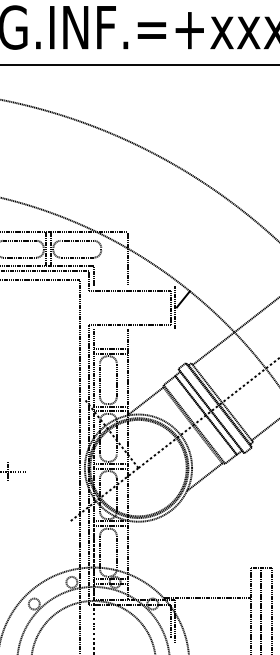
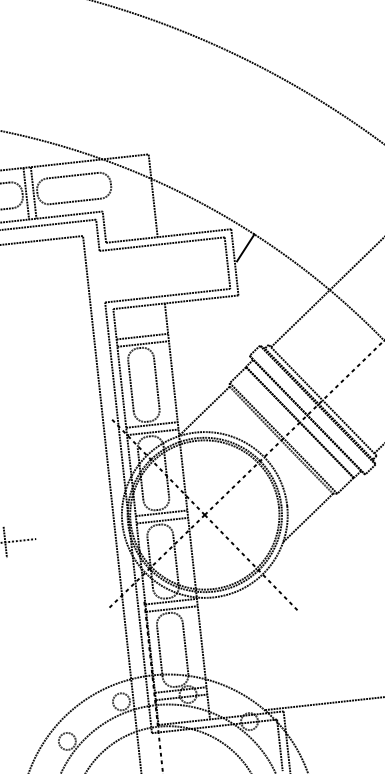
line: (134, 286) -> (168, 236), added
line: (134, 329) -> (175, 302), added
line: (164, 502) -> (250, 563), added

